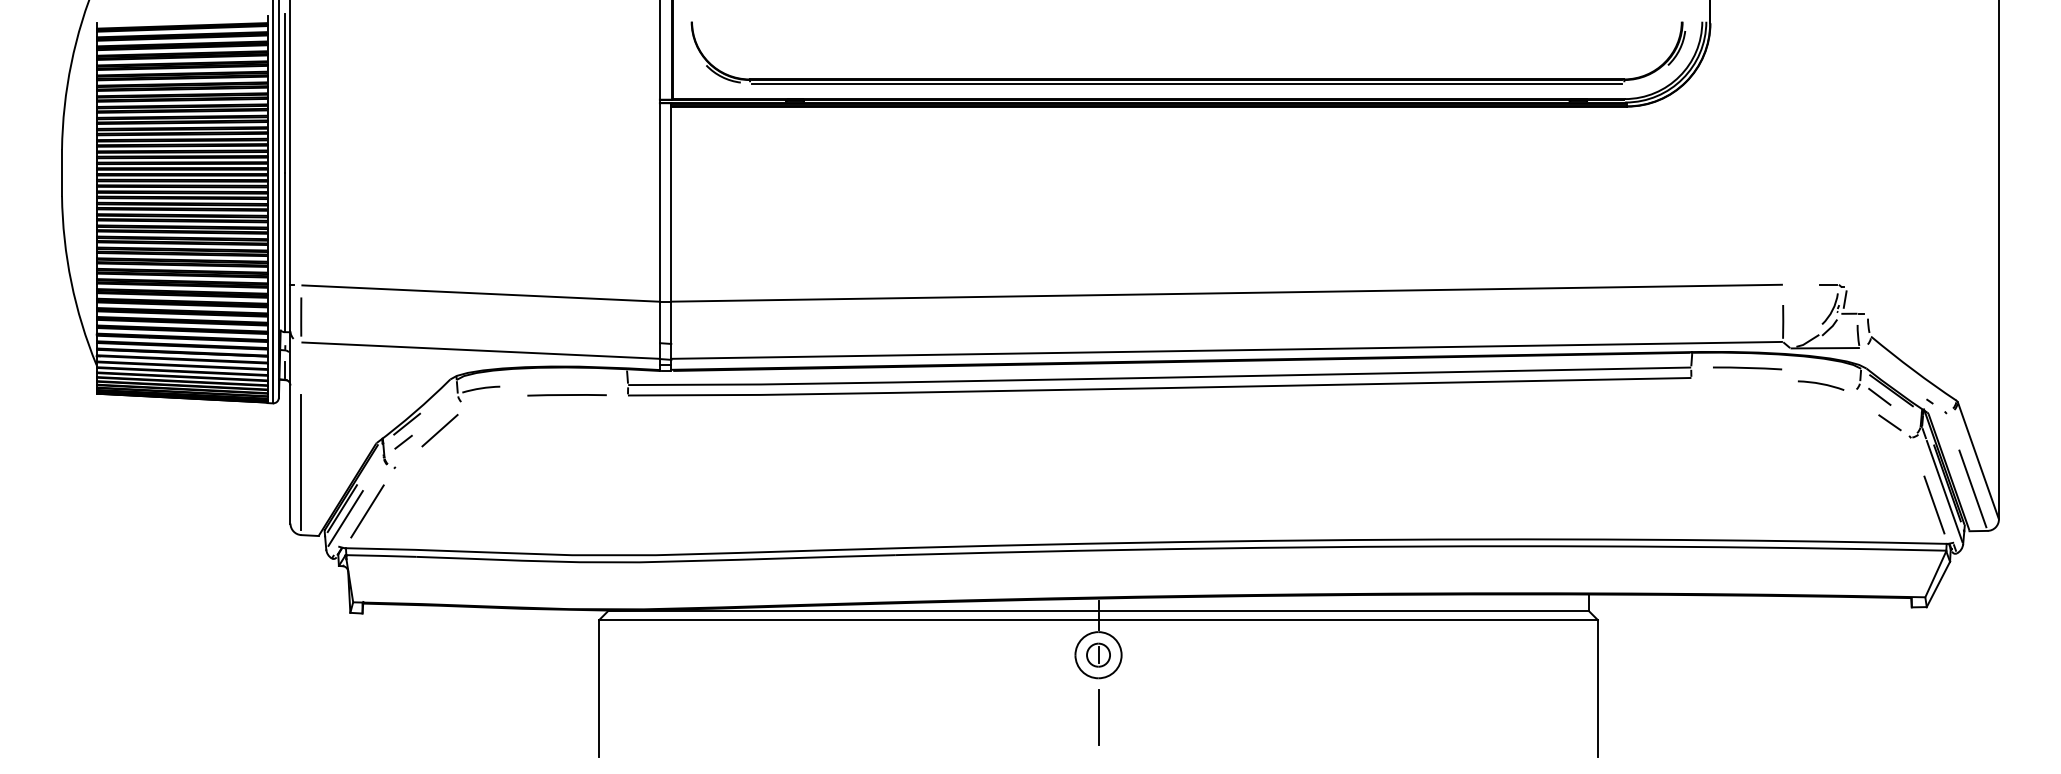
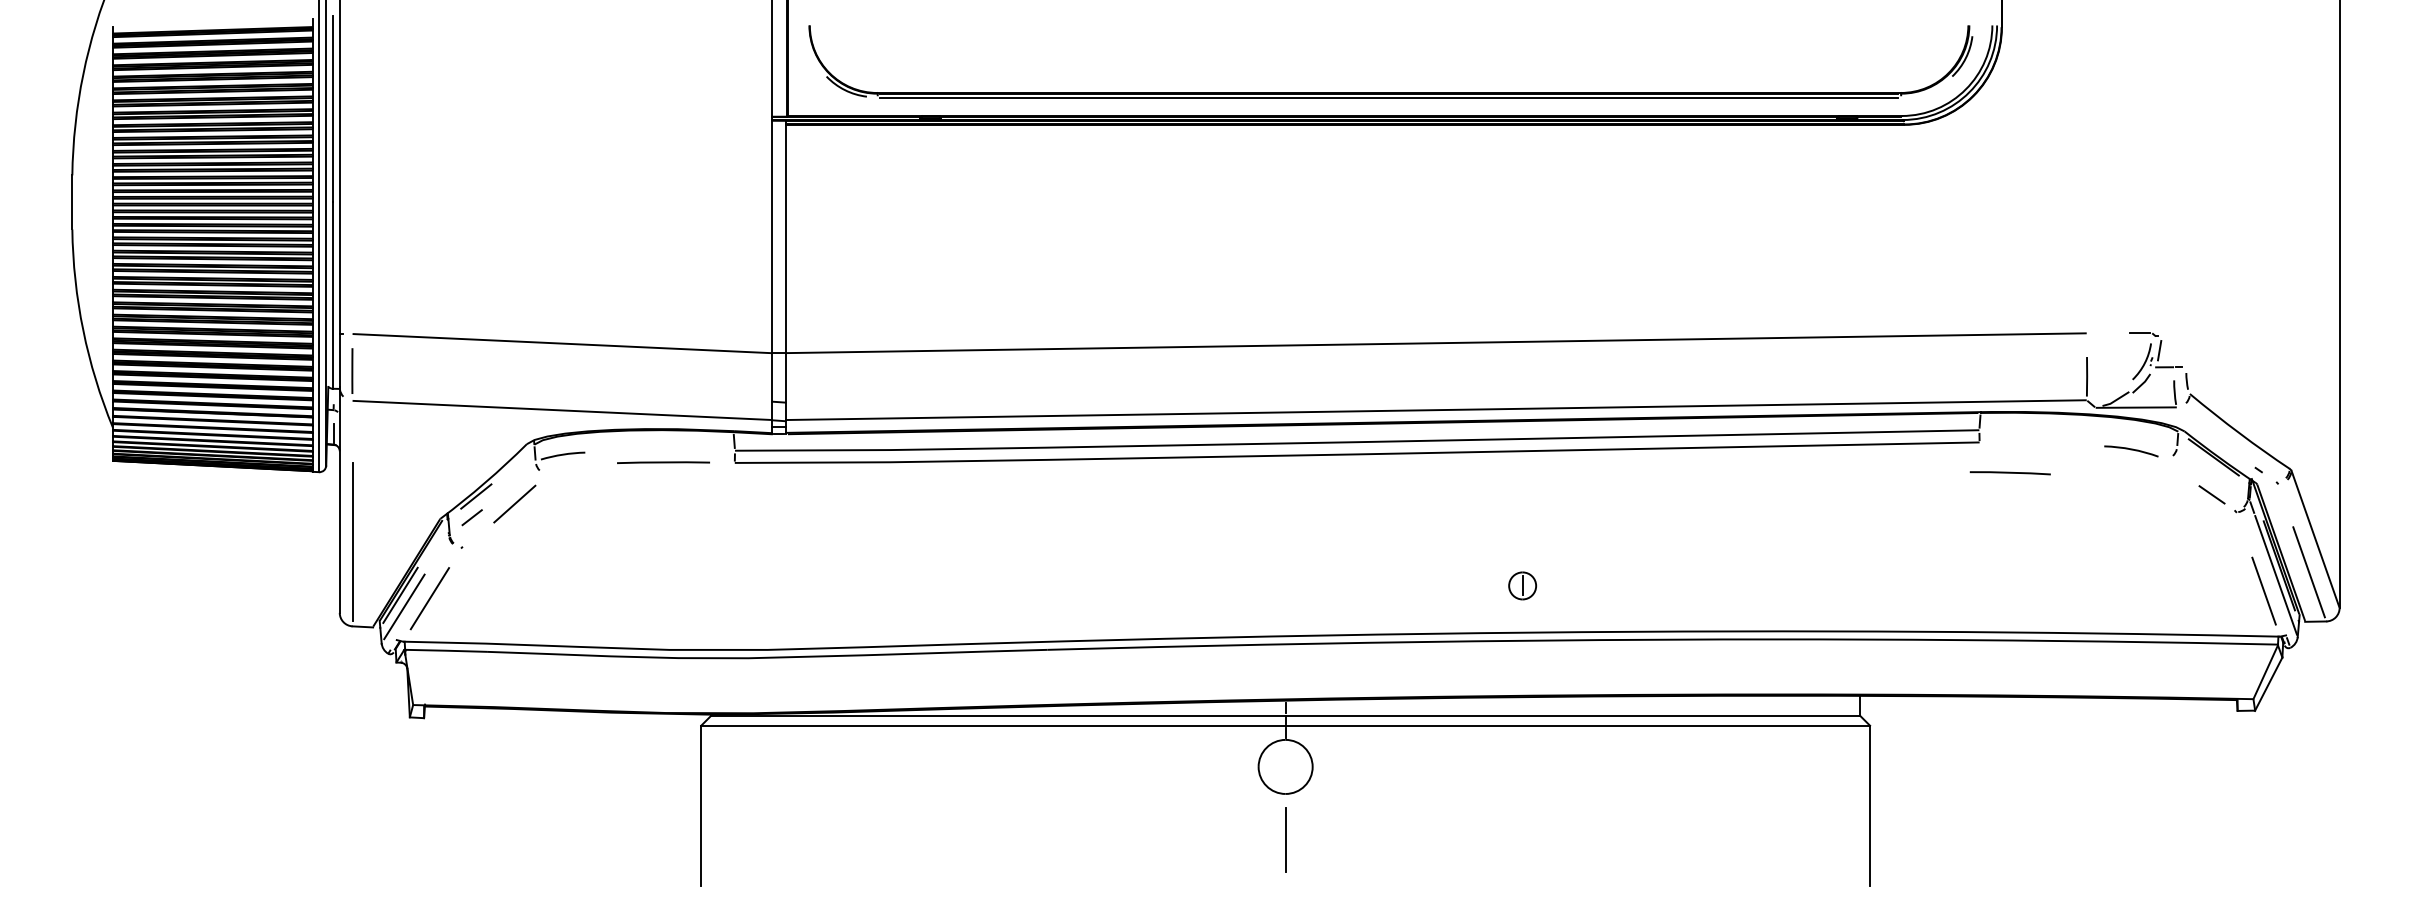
line: (1746, 368) -> (2009, 473), moved
line: (1879, 396) -> (2199, 464), removed
part: (1098, 654) -> (1522, 585), moved

